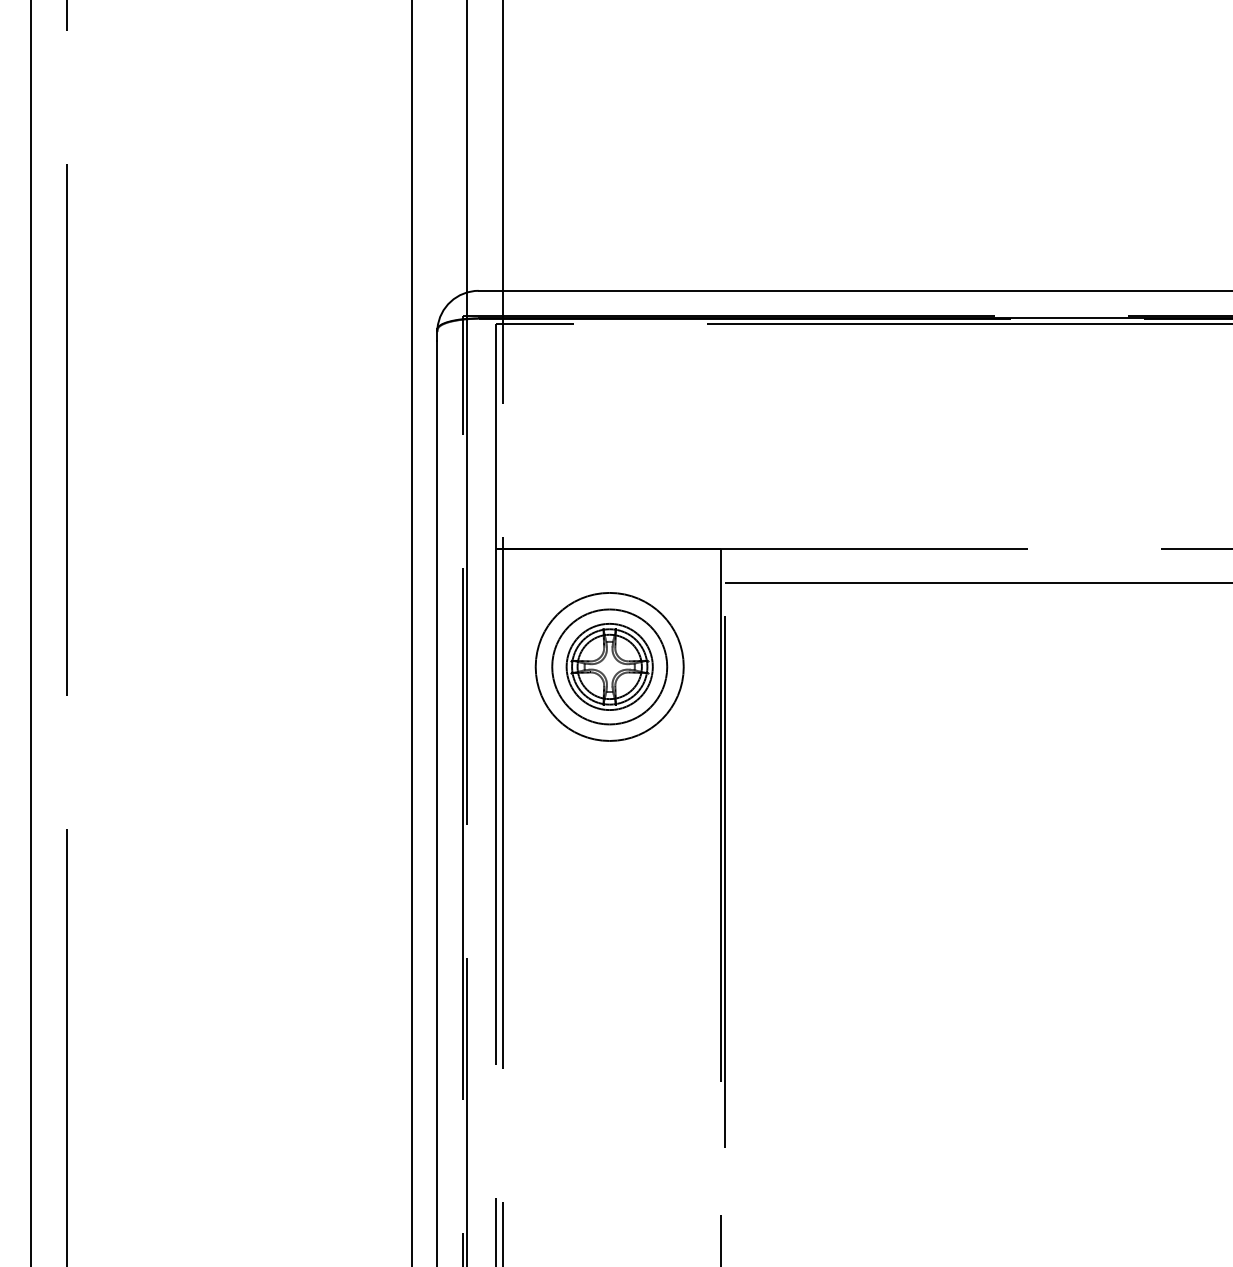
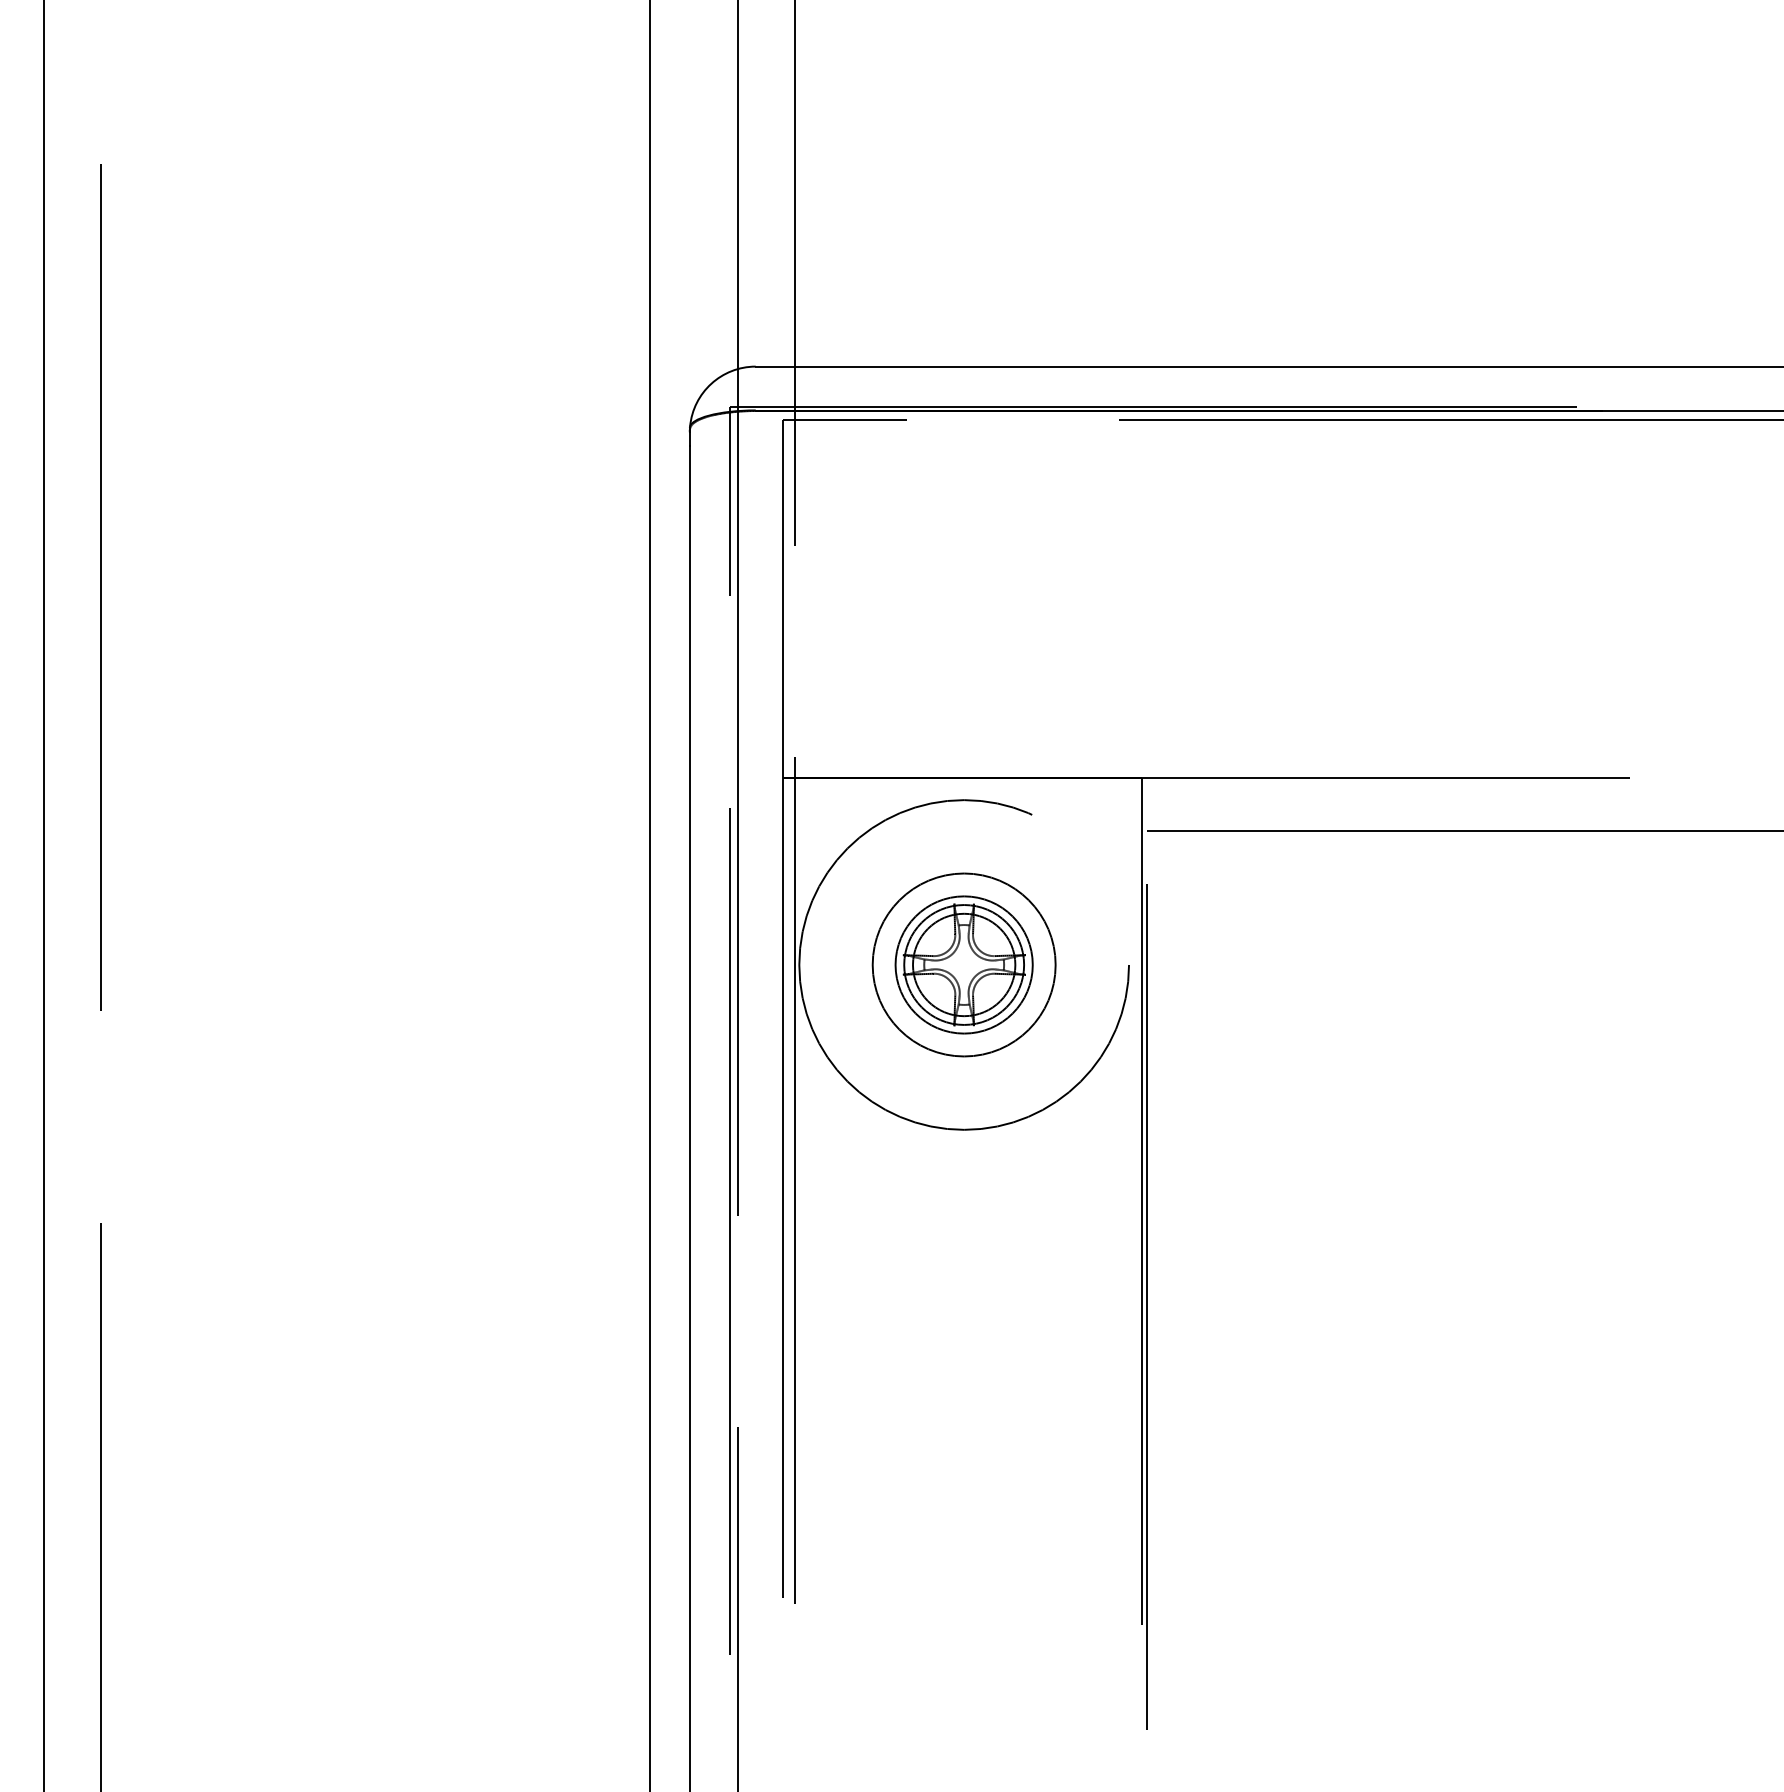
circle: (609, 666) -> (963, 964), size x1.4

